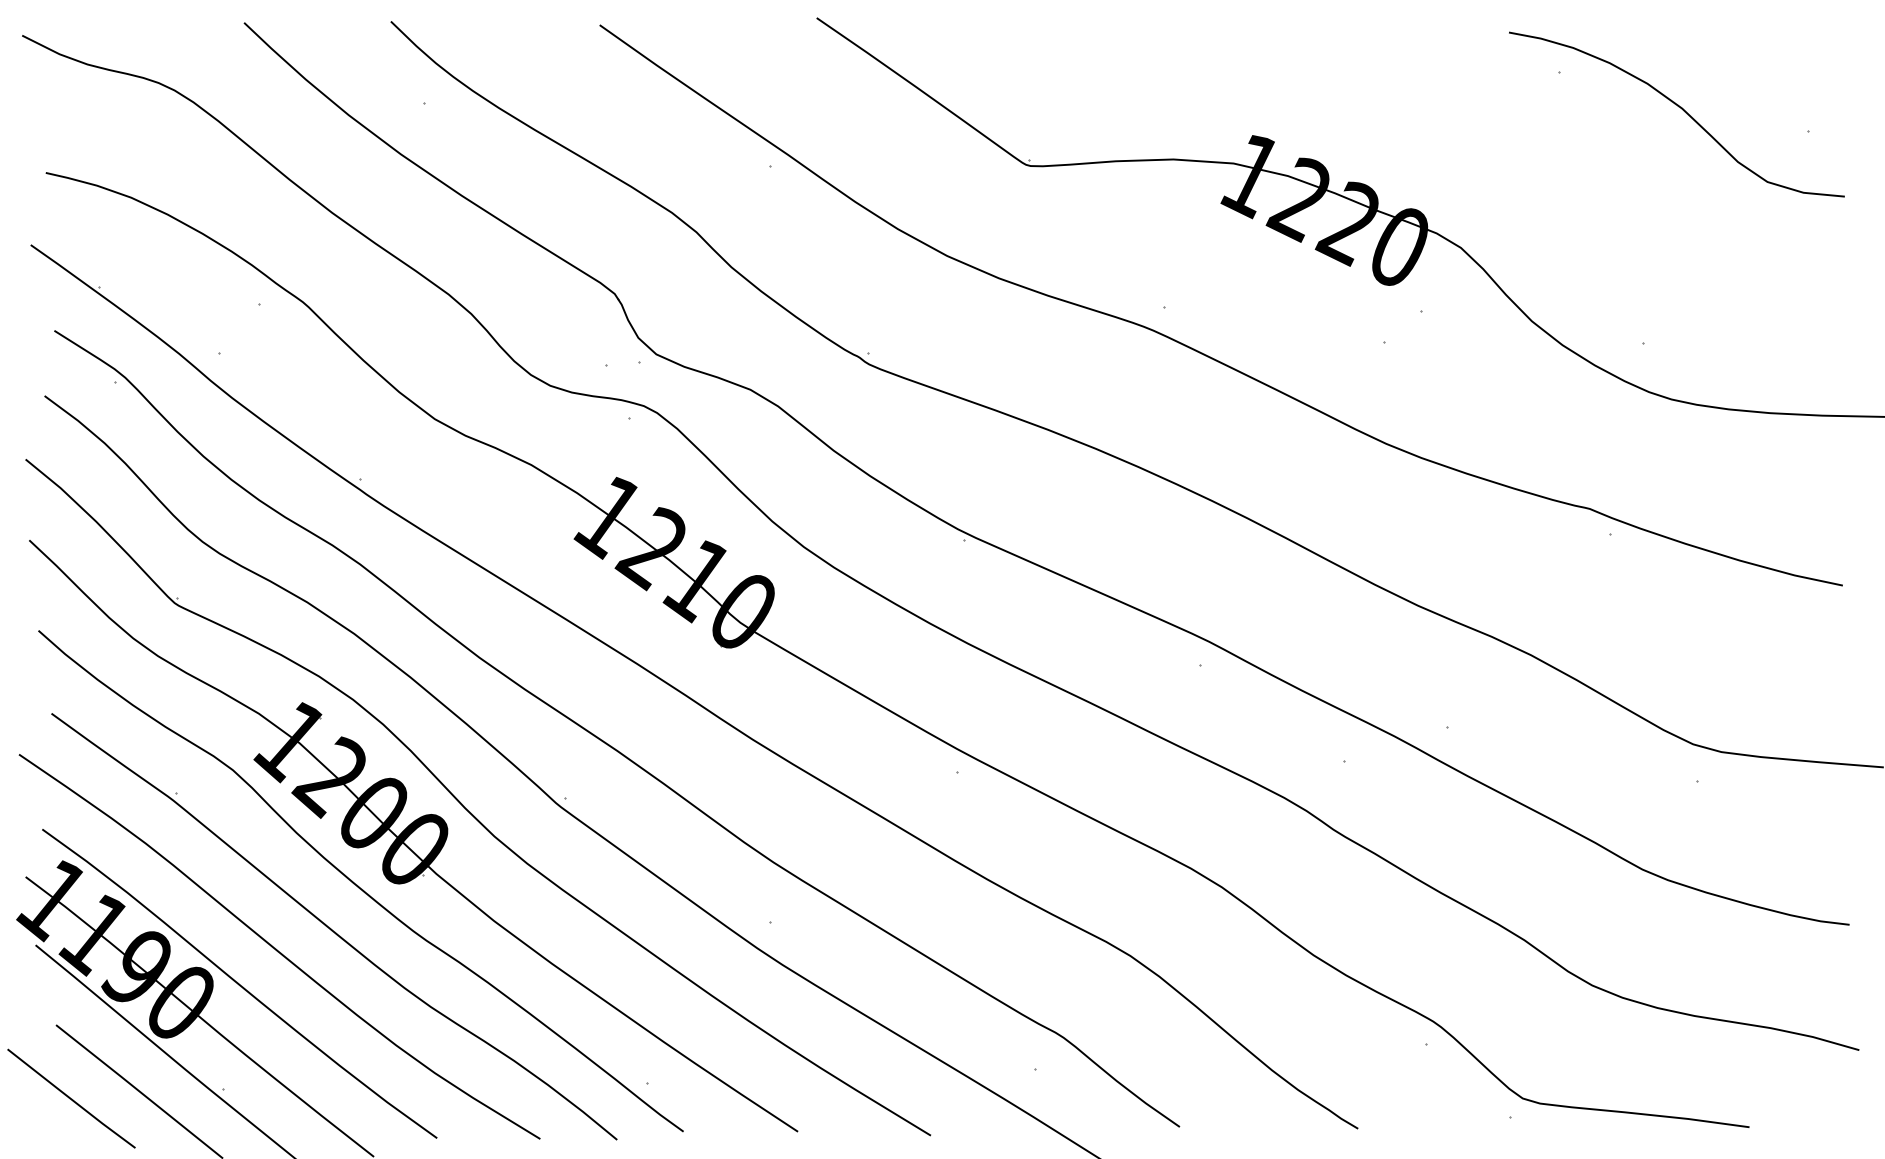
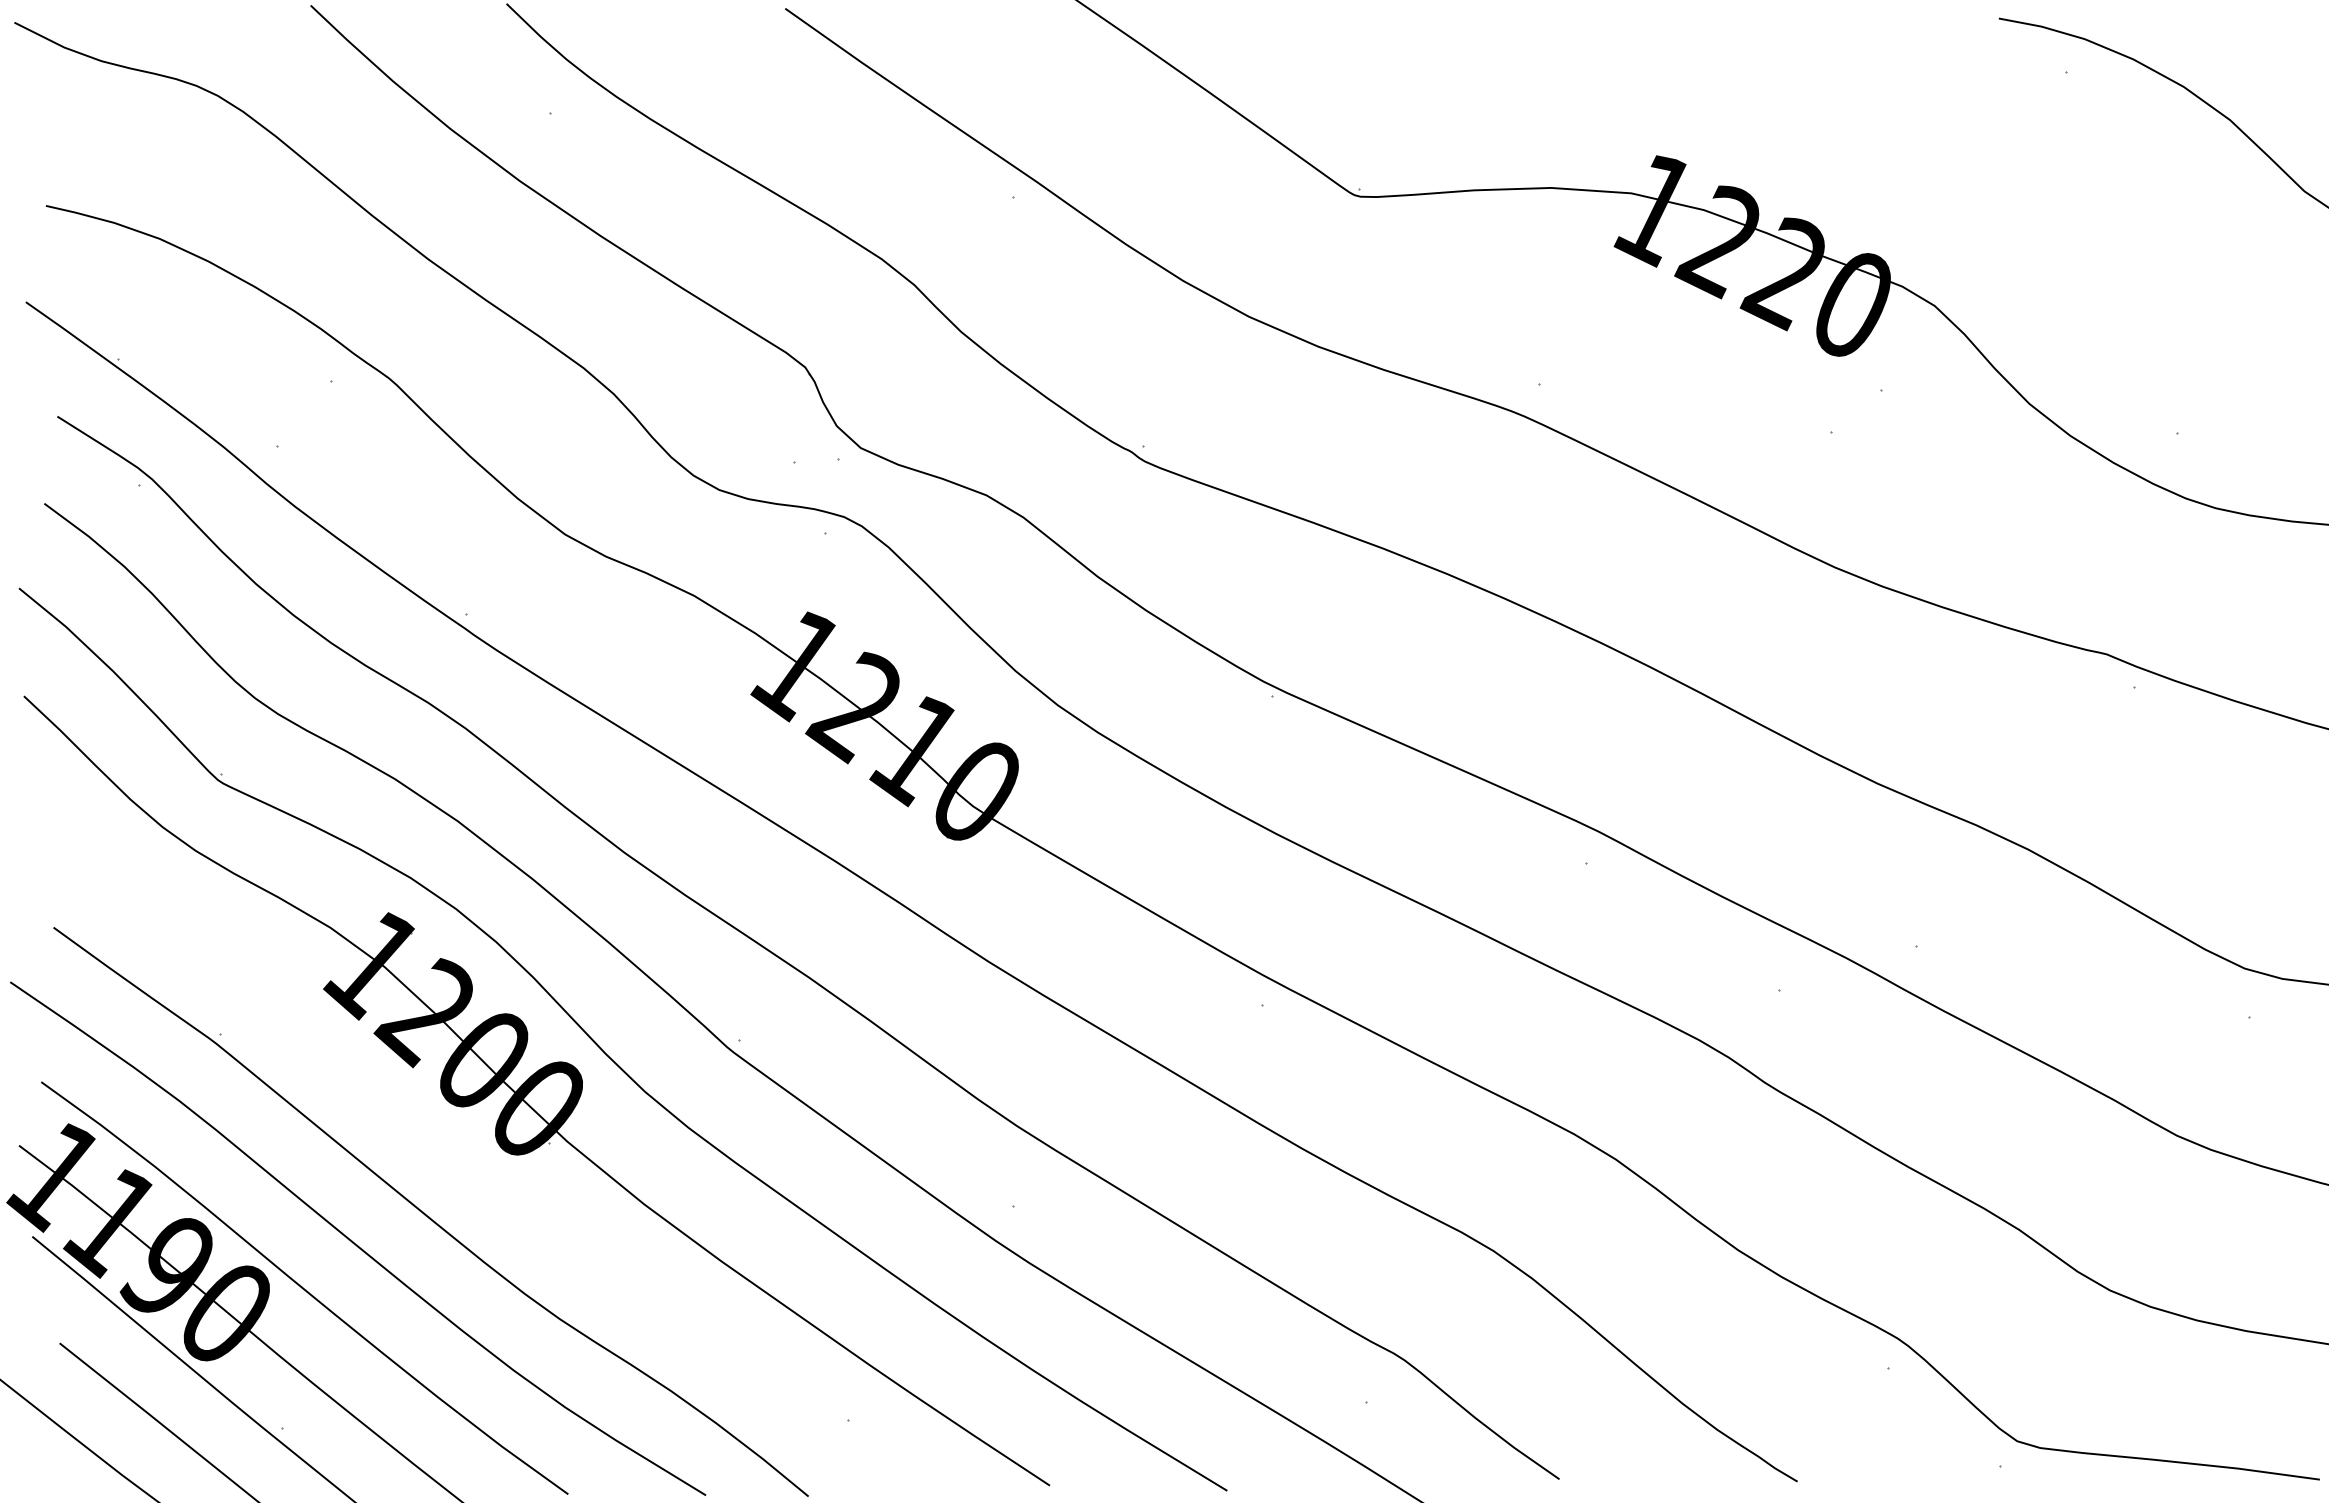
curve: (357, 884) -> (461, 1155), removed

